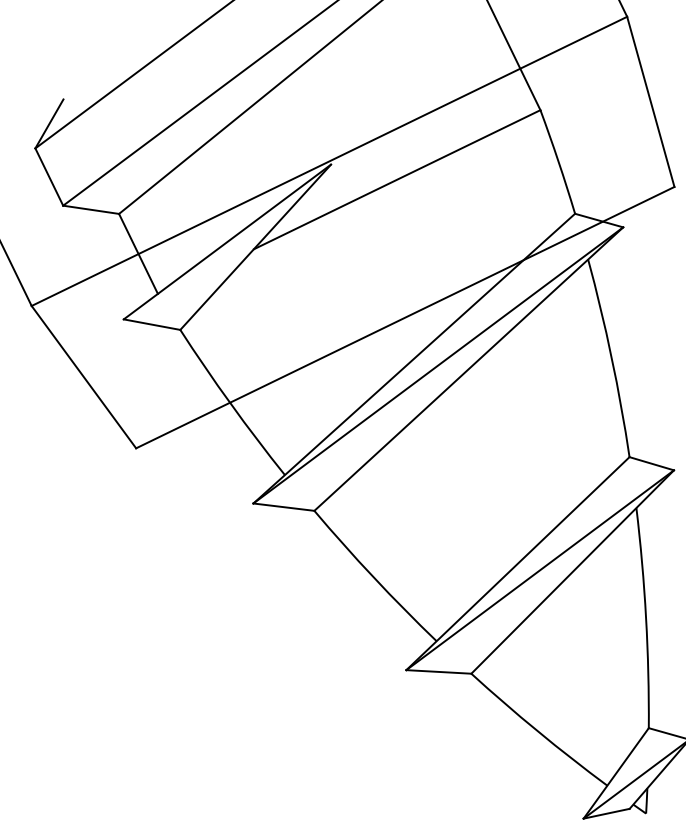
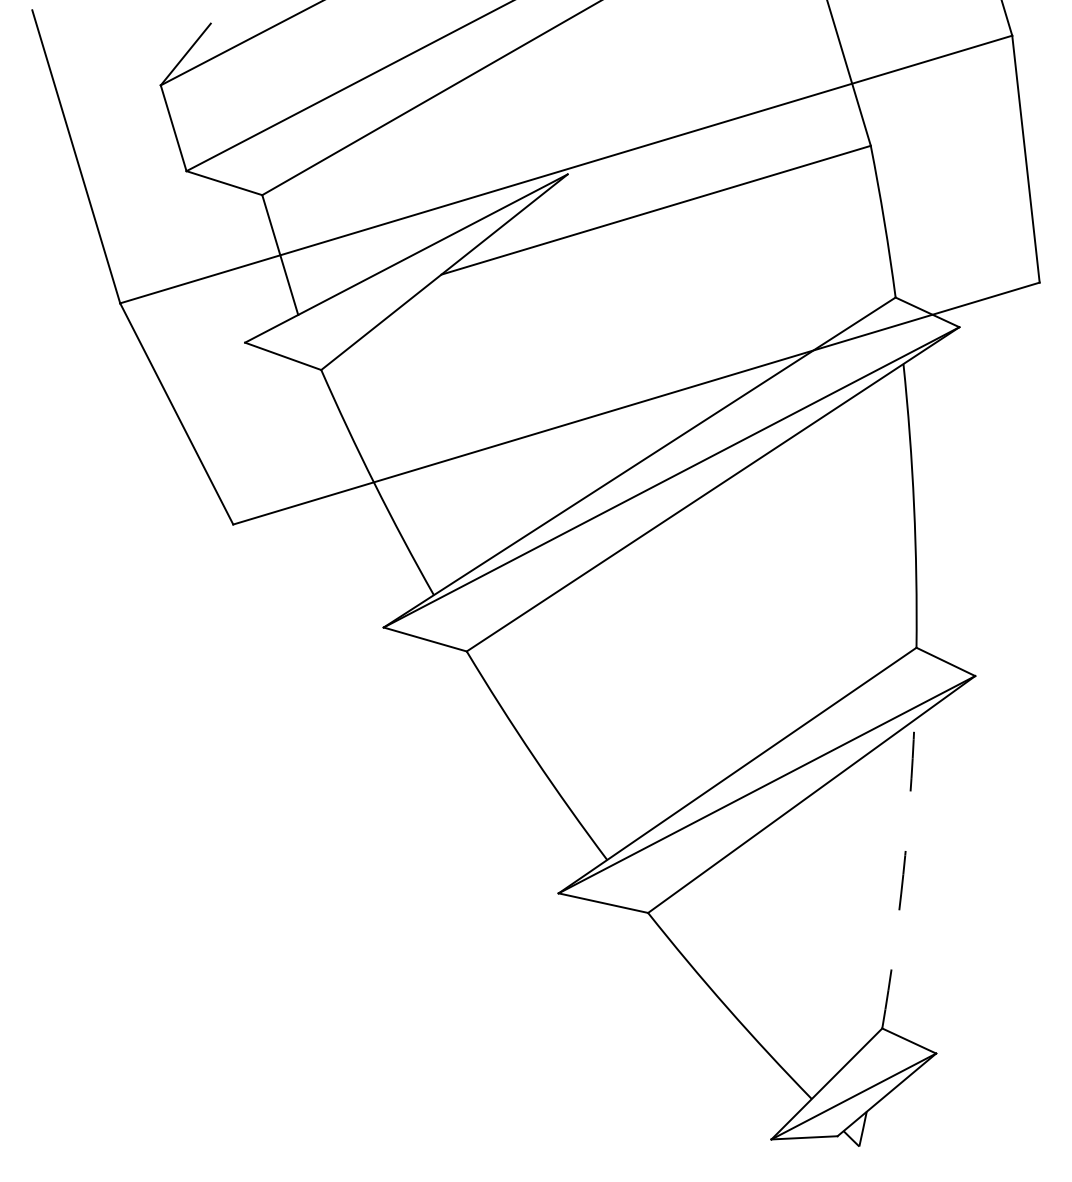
arc: (646, 617) -> (903, 874), solid -> dashed

